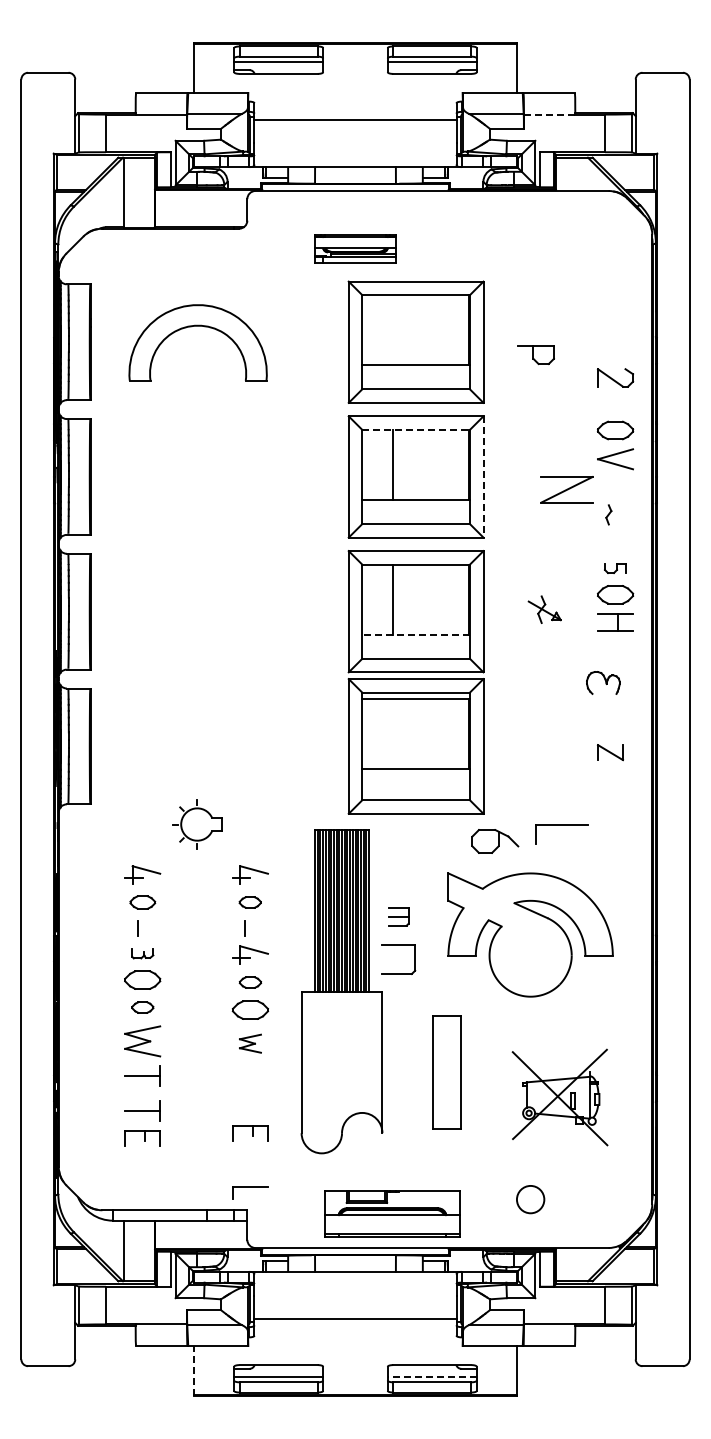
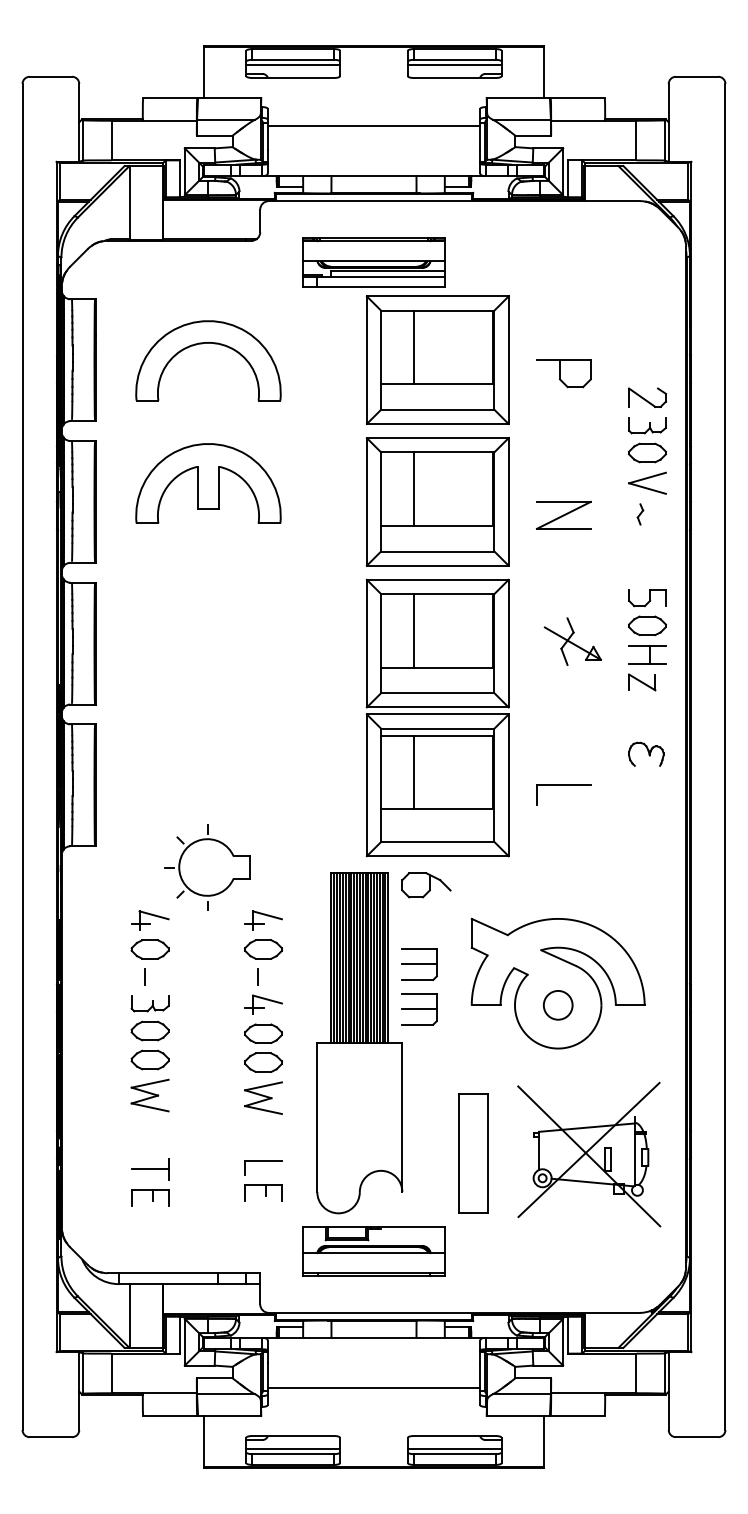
line: (549, 114) -> (578, 120), dashed -> solid
part: (355, 248) -> (374, 261), size x1.67
line: (393, 330) -> (413, 347), added
part: (535, 354) -> (563, 373), size x1.43
part: (615, 404) -> (647, 425), added
line: (416, 429) -> (438, 451), dashed -> solid
part: (197, 459) -> (207, 483), added
line: (483, 476) -> (508, 501), dashed -> solid
part: (566, 489) -> (563, 515), moved
part: (608, 514) -> (640, 514), moved
part: (615, 568) -> (647, 598), size x1.67
part: (544, 609) -> (572, 641), size x1.67
line: (416, 634) -> (438, 667), dashed -> solid
part: (603, 682) -> (646, 753), moved
line: (393, 734) -> (413, 772), added
part: (610, 752) -> (642, 682), moved
part: (197, 824) -> (207, 867), size x1.67
part: (561, 825) -> (563, 785), moved
part: (495, 841) -> (426, 885), moved
part: (142, 902) -> (149, 949), size x1.43
part: (249, 902) -> (262, 949), size x1.67
part: (398, 916) -> (419, 964), size x1.67
part: (142, 953) -> (149, 1003), size x1.67
line: (398, 958) -> (419, 1008), added
part: (250, 982) -> (263, 1033), size x1.67
part: (142, 1007) -> (149, 1059), size x1.67
part: (250, 1043) -> (263, 1097), size x1.67
part: (446, 1072) -> (472, 1153), moved
part: (142, 1075) -> (149, 1131), removed
part: (559, 1097) -> (588, 1154), size x1.43
part: (250, 1192) -> (263, 1167), moved
circle: (530, 1199) -> (558, 1005), moved
part: (392, 1213) -> (374, 1251), moved
line: (193, 1370) -> (203, 1441), dashed -> solid
line: (431, 1376) -> (453, 1448), dashed -> solid

